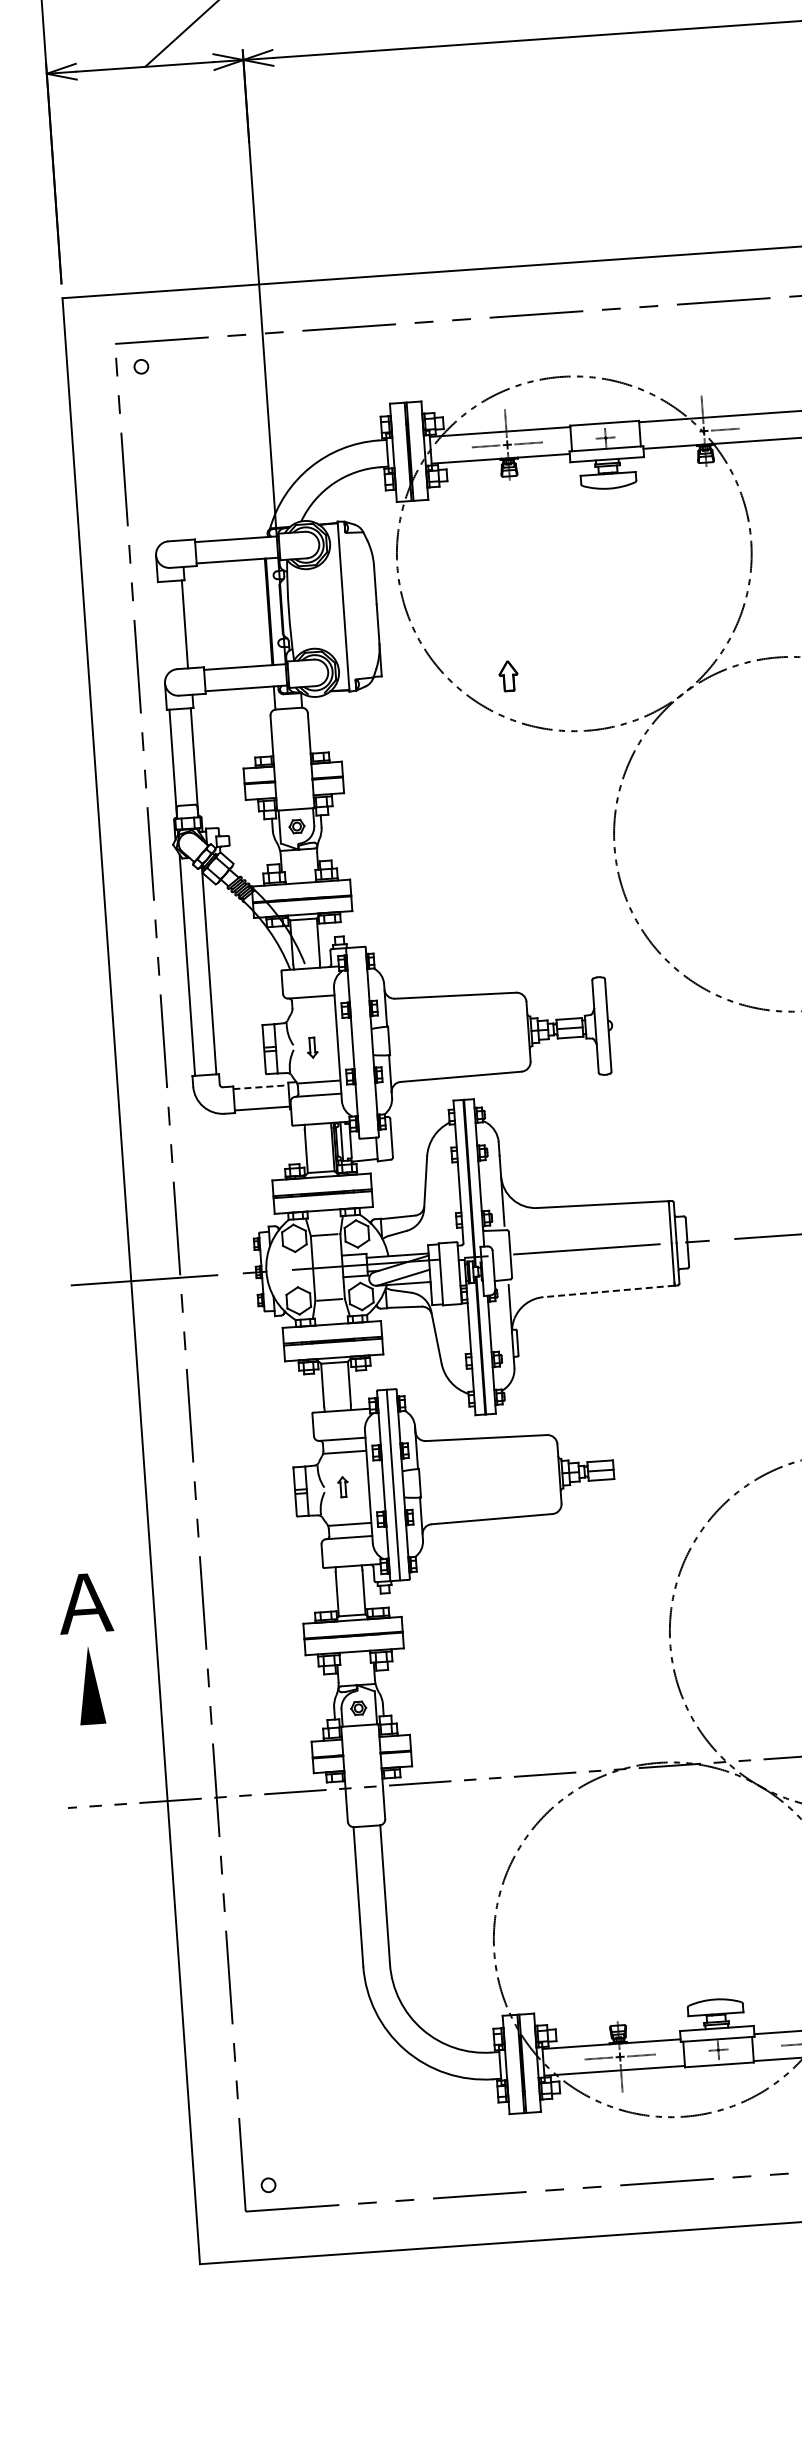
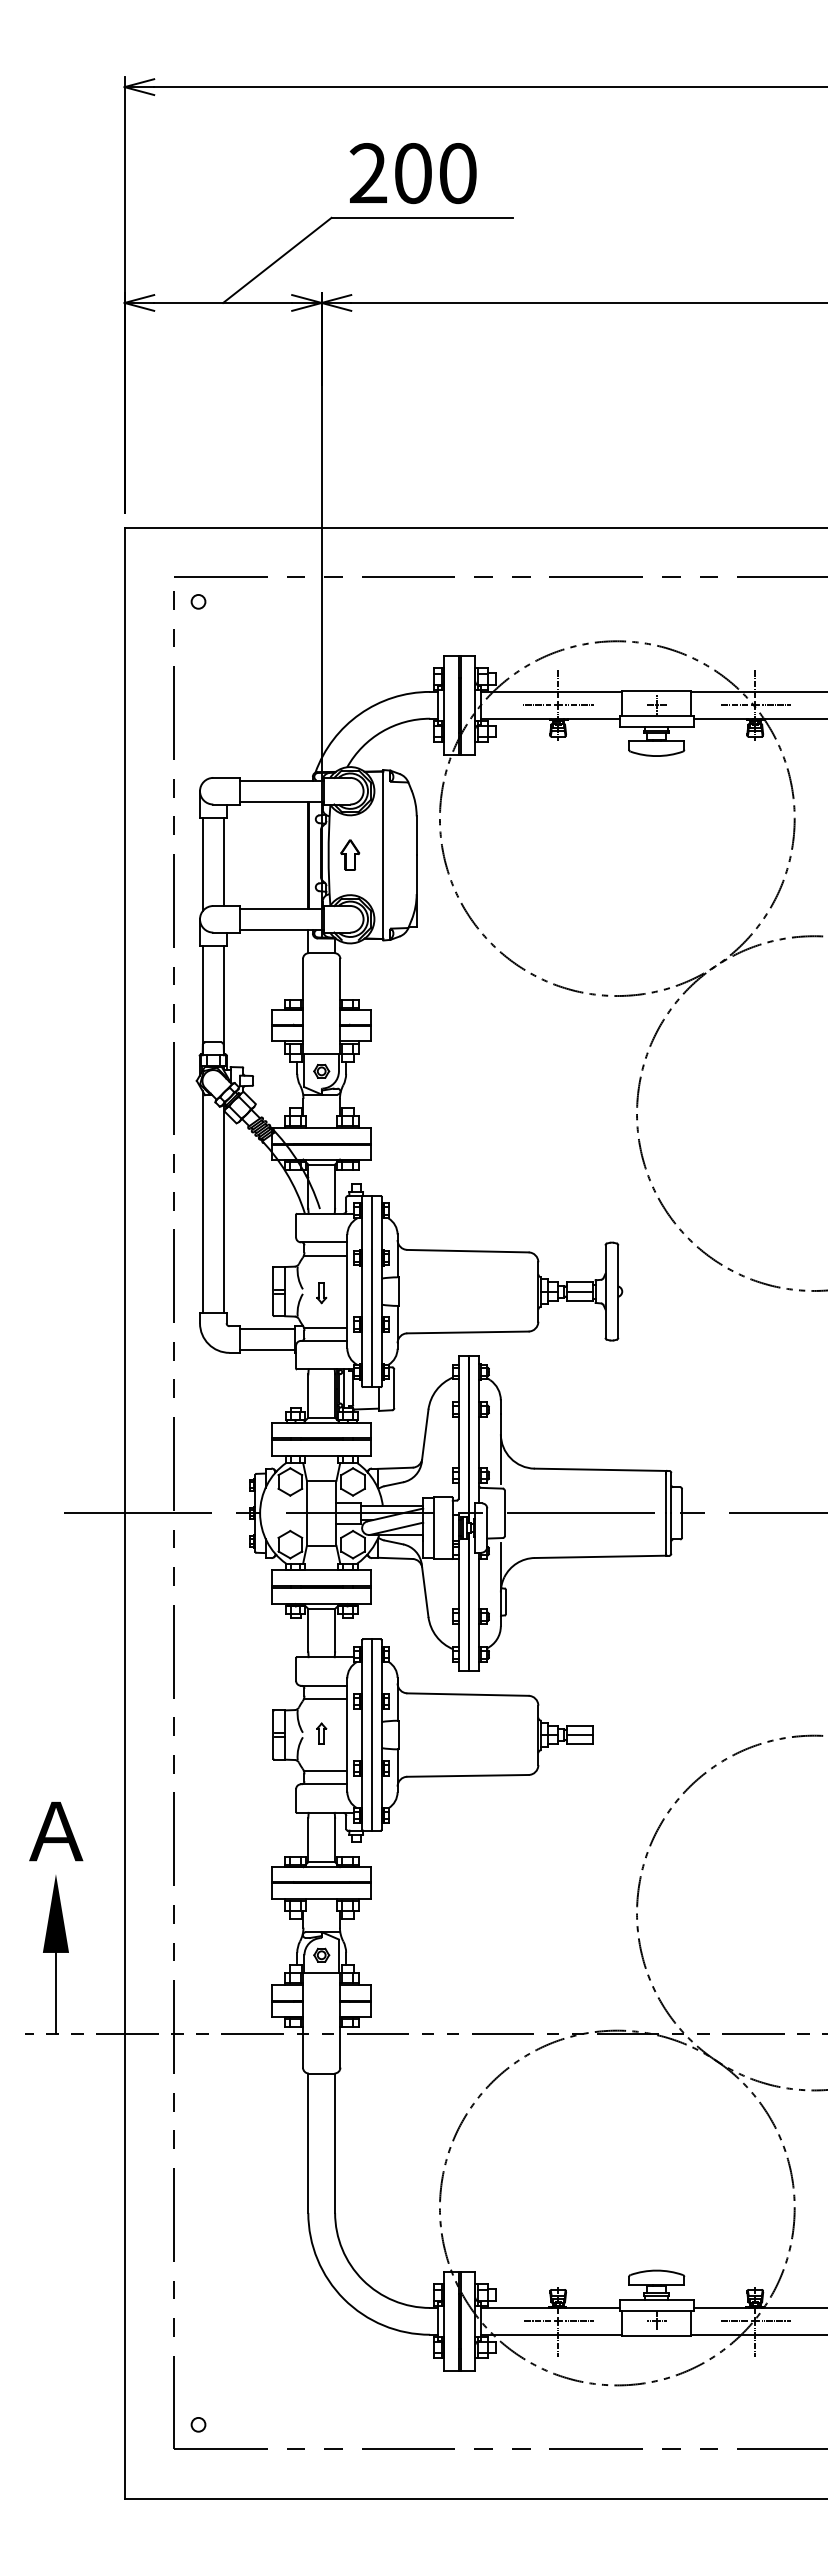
line: (682, 432) -> (733, 705), added
line: (163, 628) -> (202, 864), added
part: (508, 675) -> (350, 854), moved
line: (313, 1009) -> (325, 1255), added
line: (362, 1042) -> (371, 1291), added
line: (260, 1086) -> (267, 1328), dashed -> solid
line: (608, 1291) -> (600, 1556), dashed -> solid
line: (95, 1765) -> (55, 1993), added

